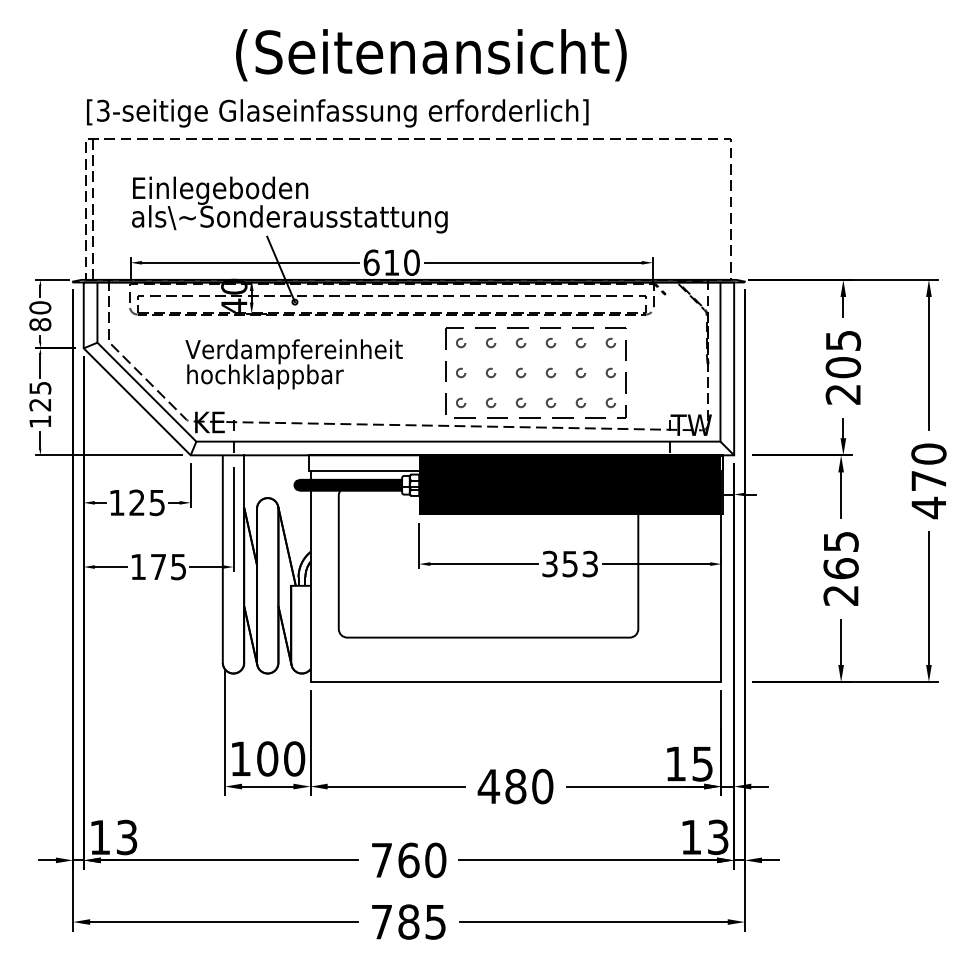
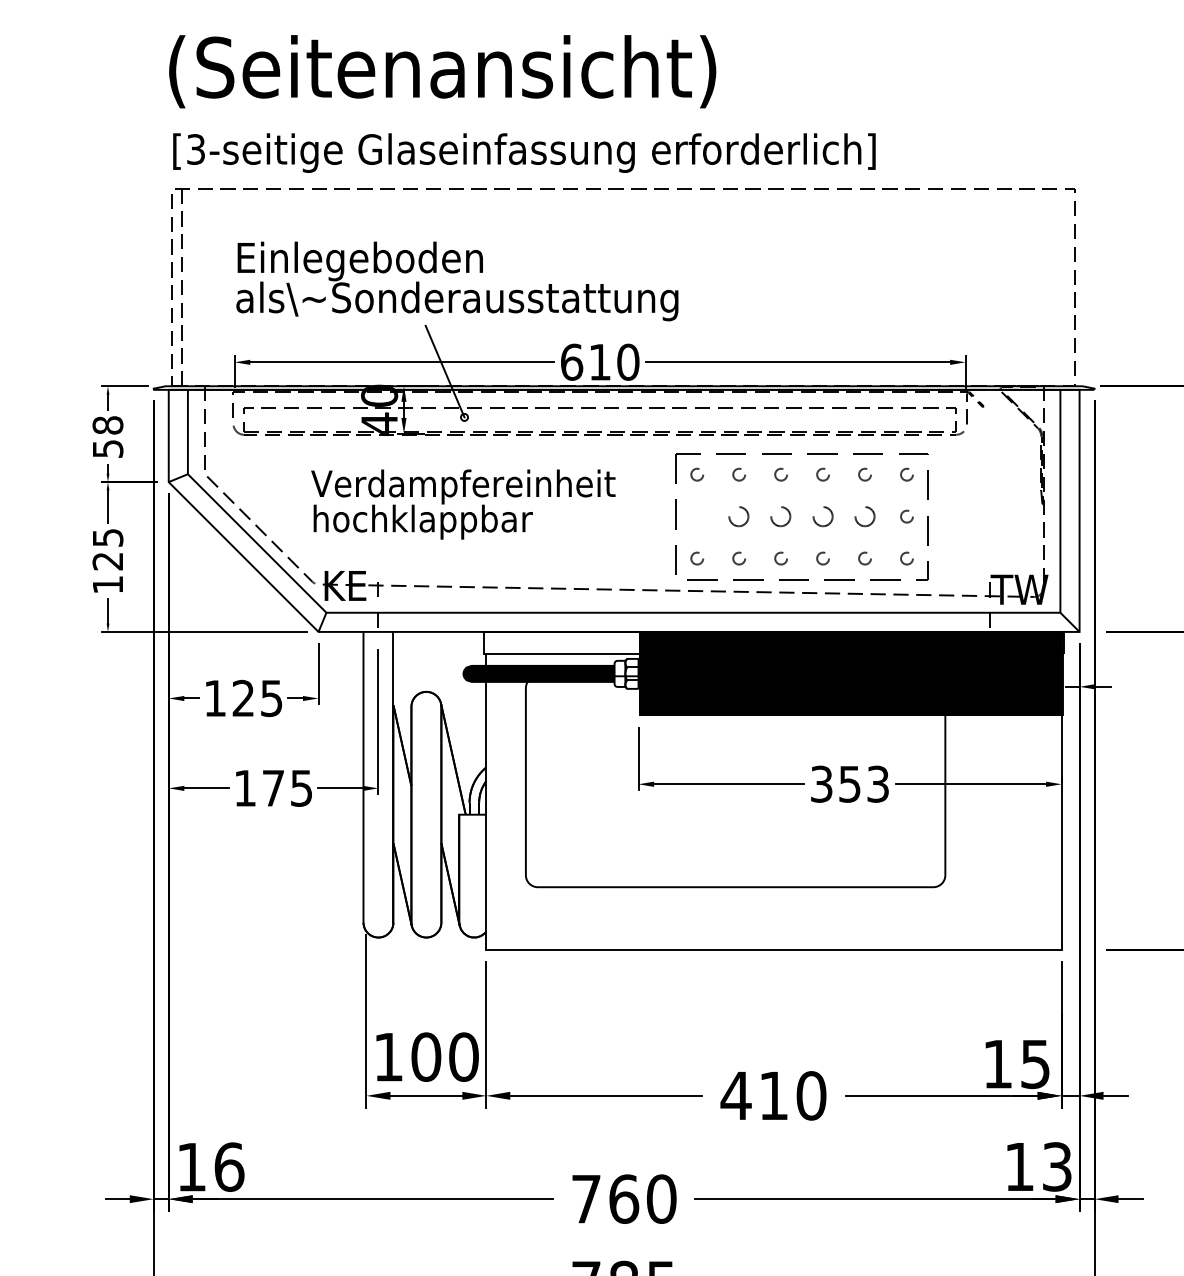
text: (431, 55) -> (442, 72), moved
text: (40, 316) -> (108, 437), 80 -> 58
circle: (461, 372) -> (697, 515), removed
circle: (491, 372) -> (739, 515), size x1.6
circle: (521, 372) -> (781, 515), size x1.6
circle: (550, 372) -> (822, 515), size x1.6
circle: (580, 372) -> (864, 515), size x1.6
text: (515, 786) -> (773, 1095), 480 -> 410
text: (126, 837) -> (228, 1167), 13 -> 16

